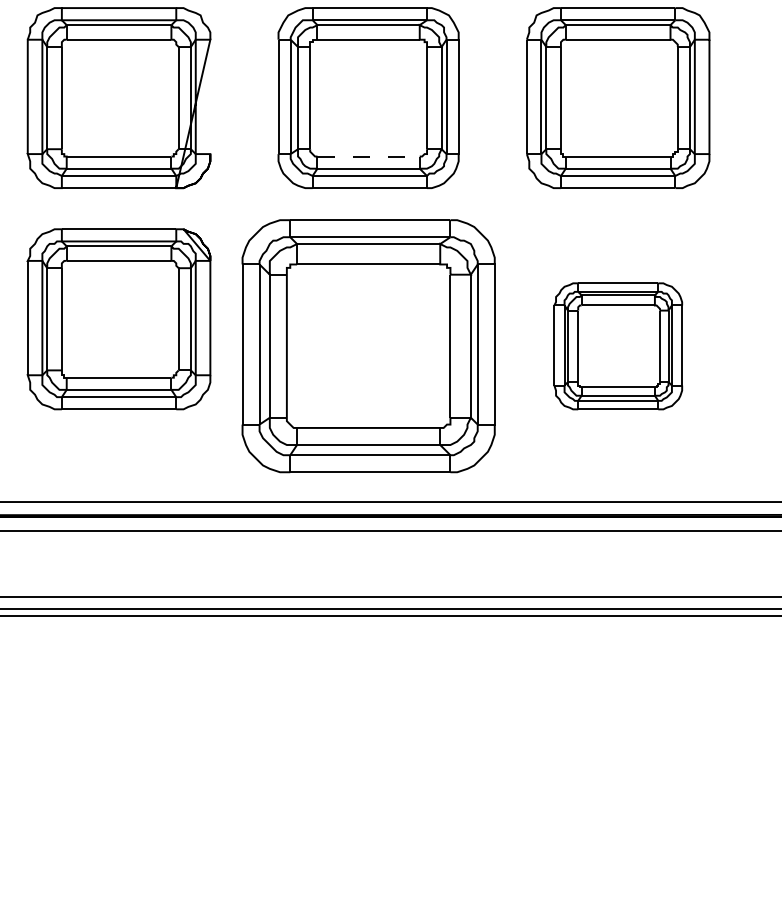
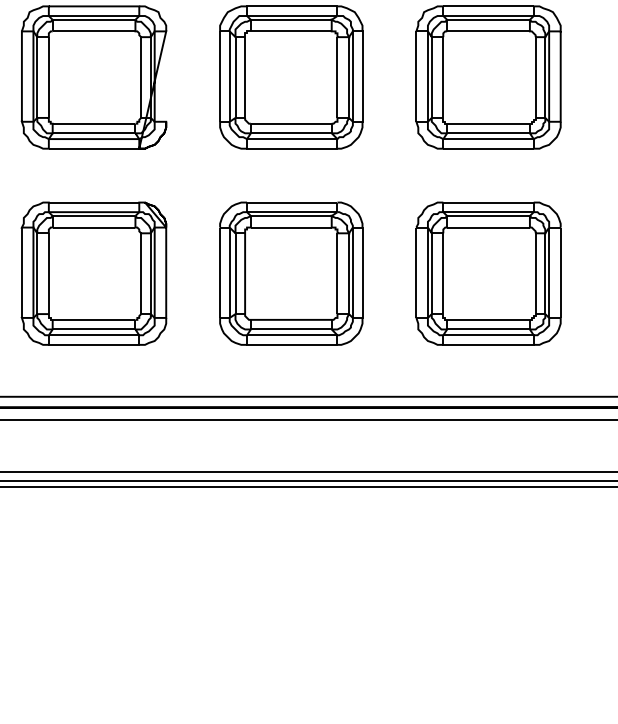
line: (369, 156) -> (292, 123), dashed -> solid
part: (118, 319) -> (93, 273), moved
part: (368, 346) -> (291, 273), size x0.71
part: (618, 346) -> (488, 273), size x1.43

